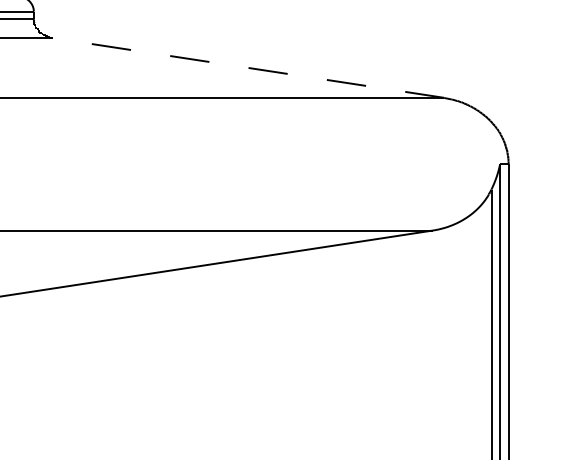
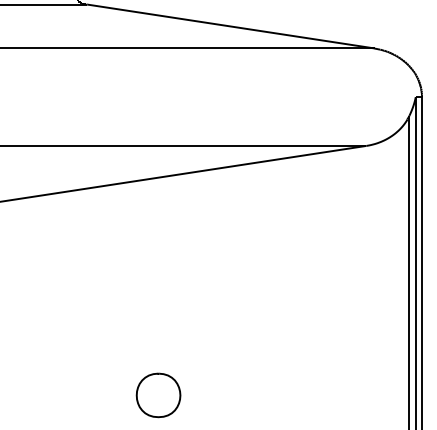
line: (247, 67) -> (230, 26), dashed -> solid

